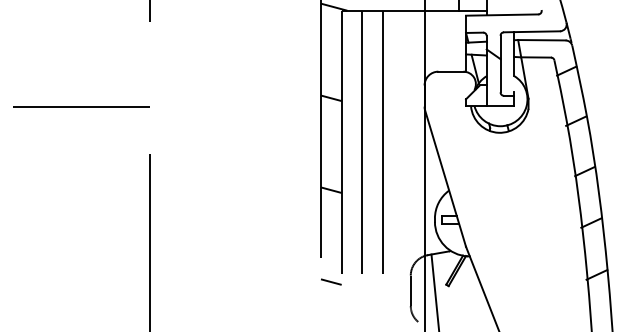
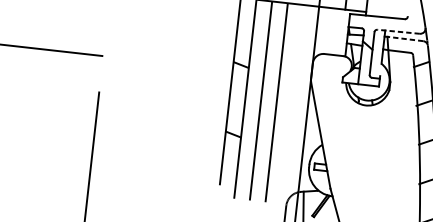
line: (531, 31) -> (398, 31), solid -> dashed
line: (541, 40) -> (405, 39), solid -> dashed
line: (331, 281) -> (225, 203), removed

